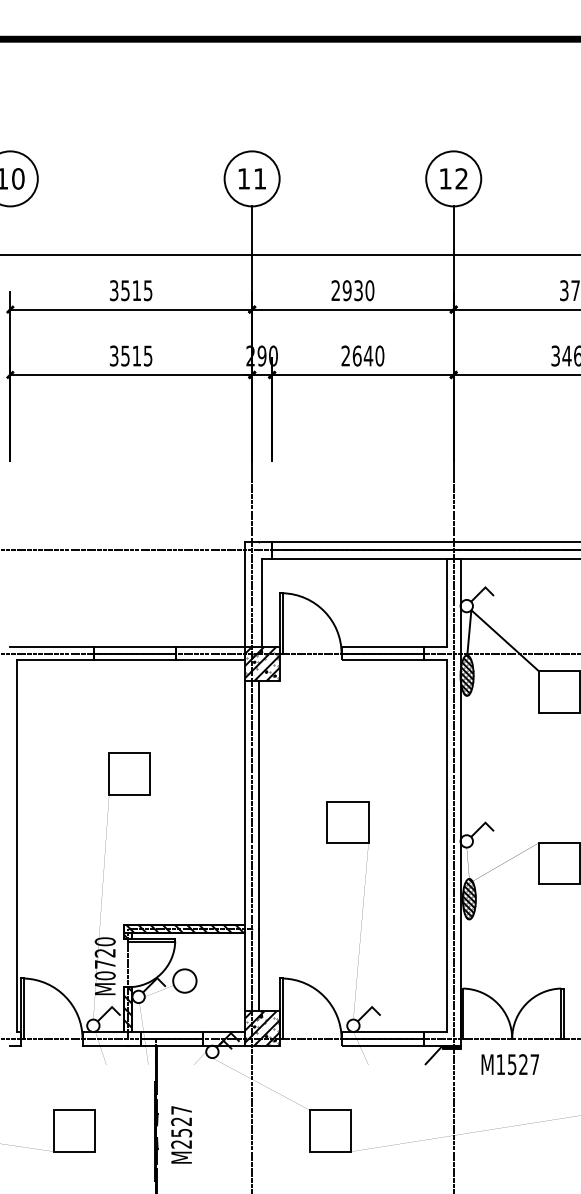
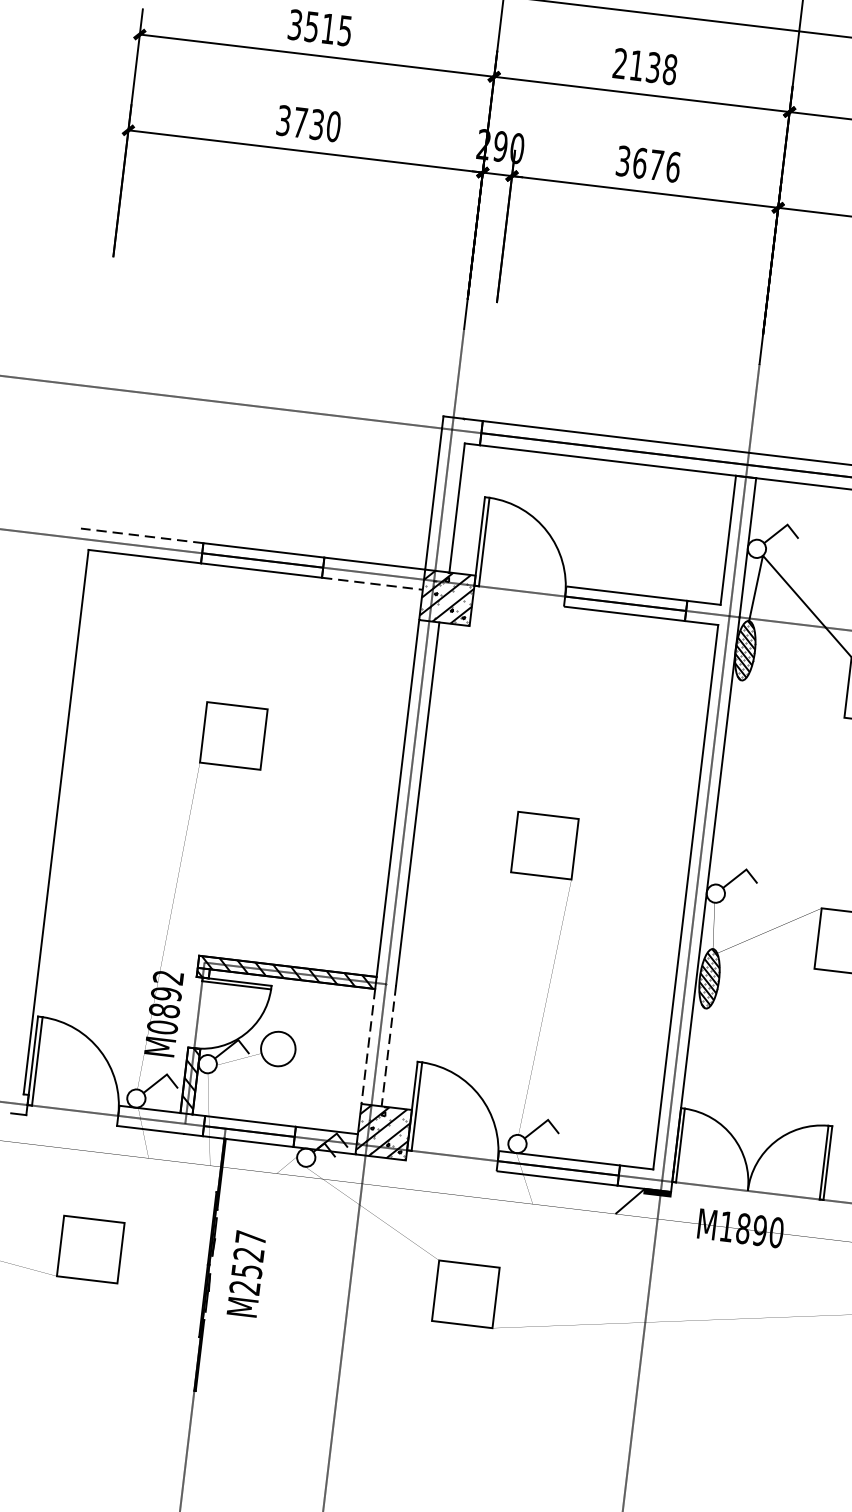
text: (358, 290) -> (653, 67), 2930 -> 2138
text: (136, 355) -> (316, 123), 3515 -> 3730
text: (362, 355) -> (647, 163), 2640 -> 3676
line: (52, 646) -> (142, 535), solid -> dashed
line: (211, 660) -> (373, 583), solid -> dashed
text: (104, 952) -> (165, 993), M0720 -> M0892
line: (259, 970) -> (389, 1046), solid -> dashed
line: (245, 972) -> (368, 1047), solid -> dashed
text: (523, 1064) -> (759, 1230), M1527 -> M1890

